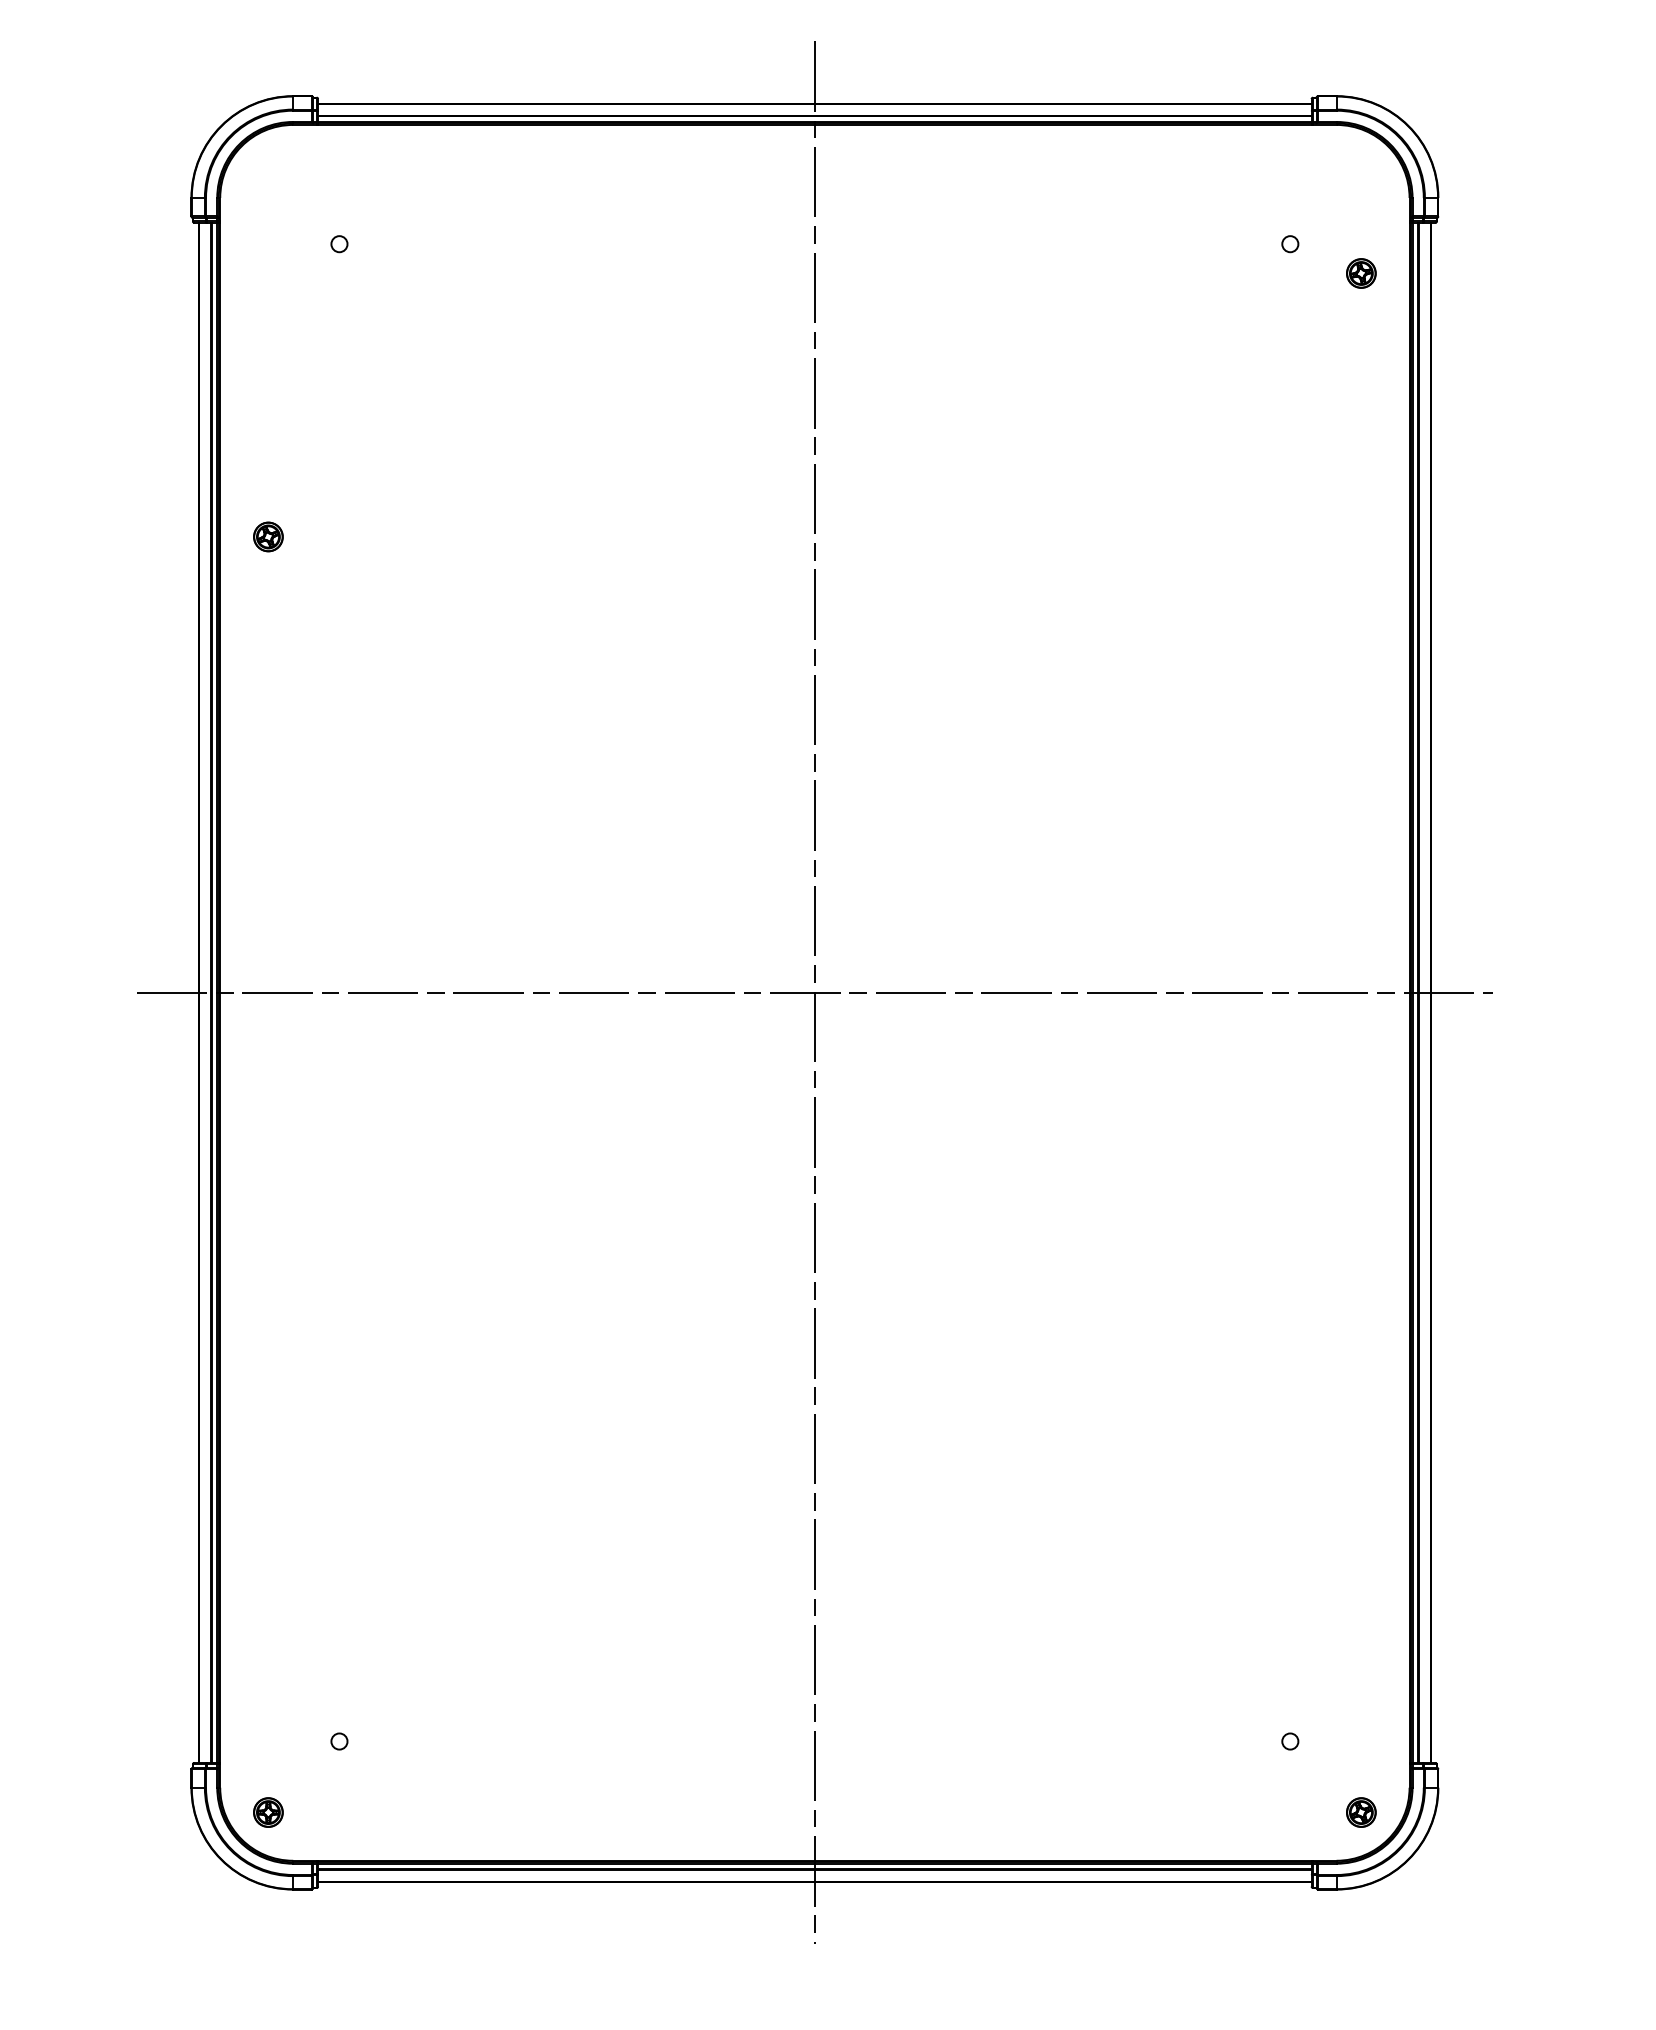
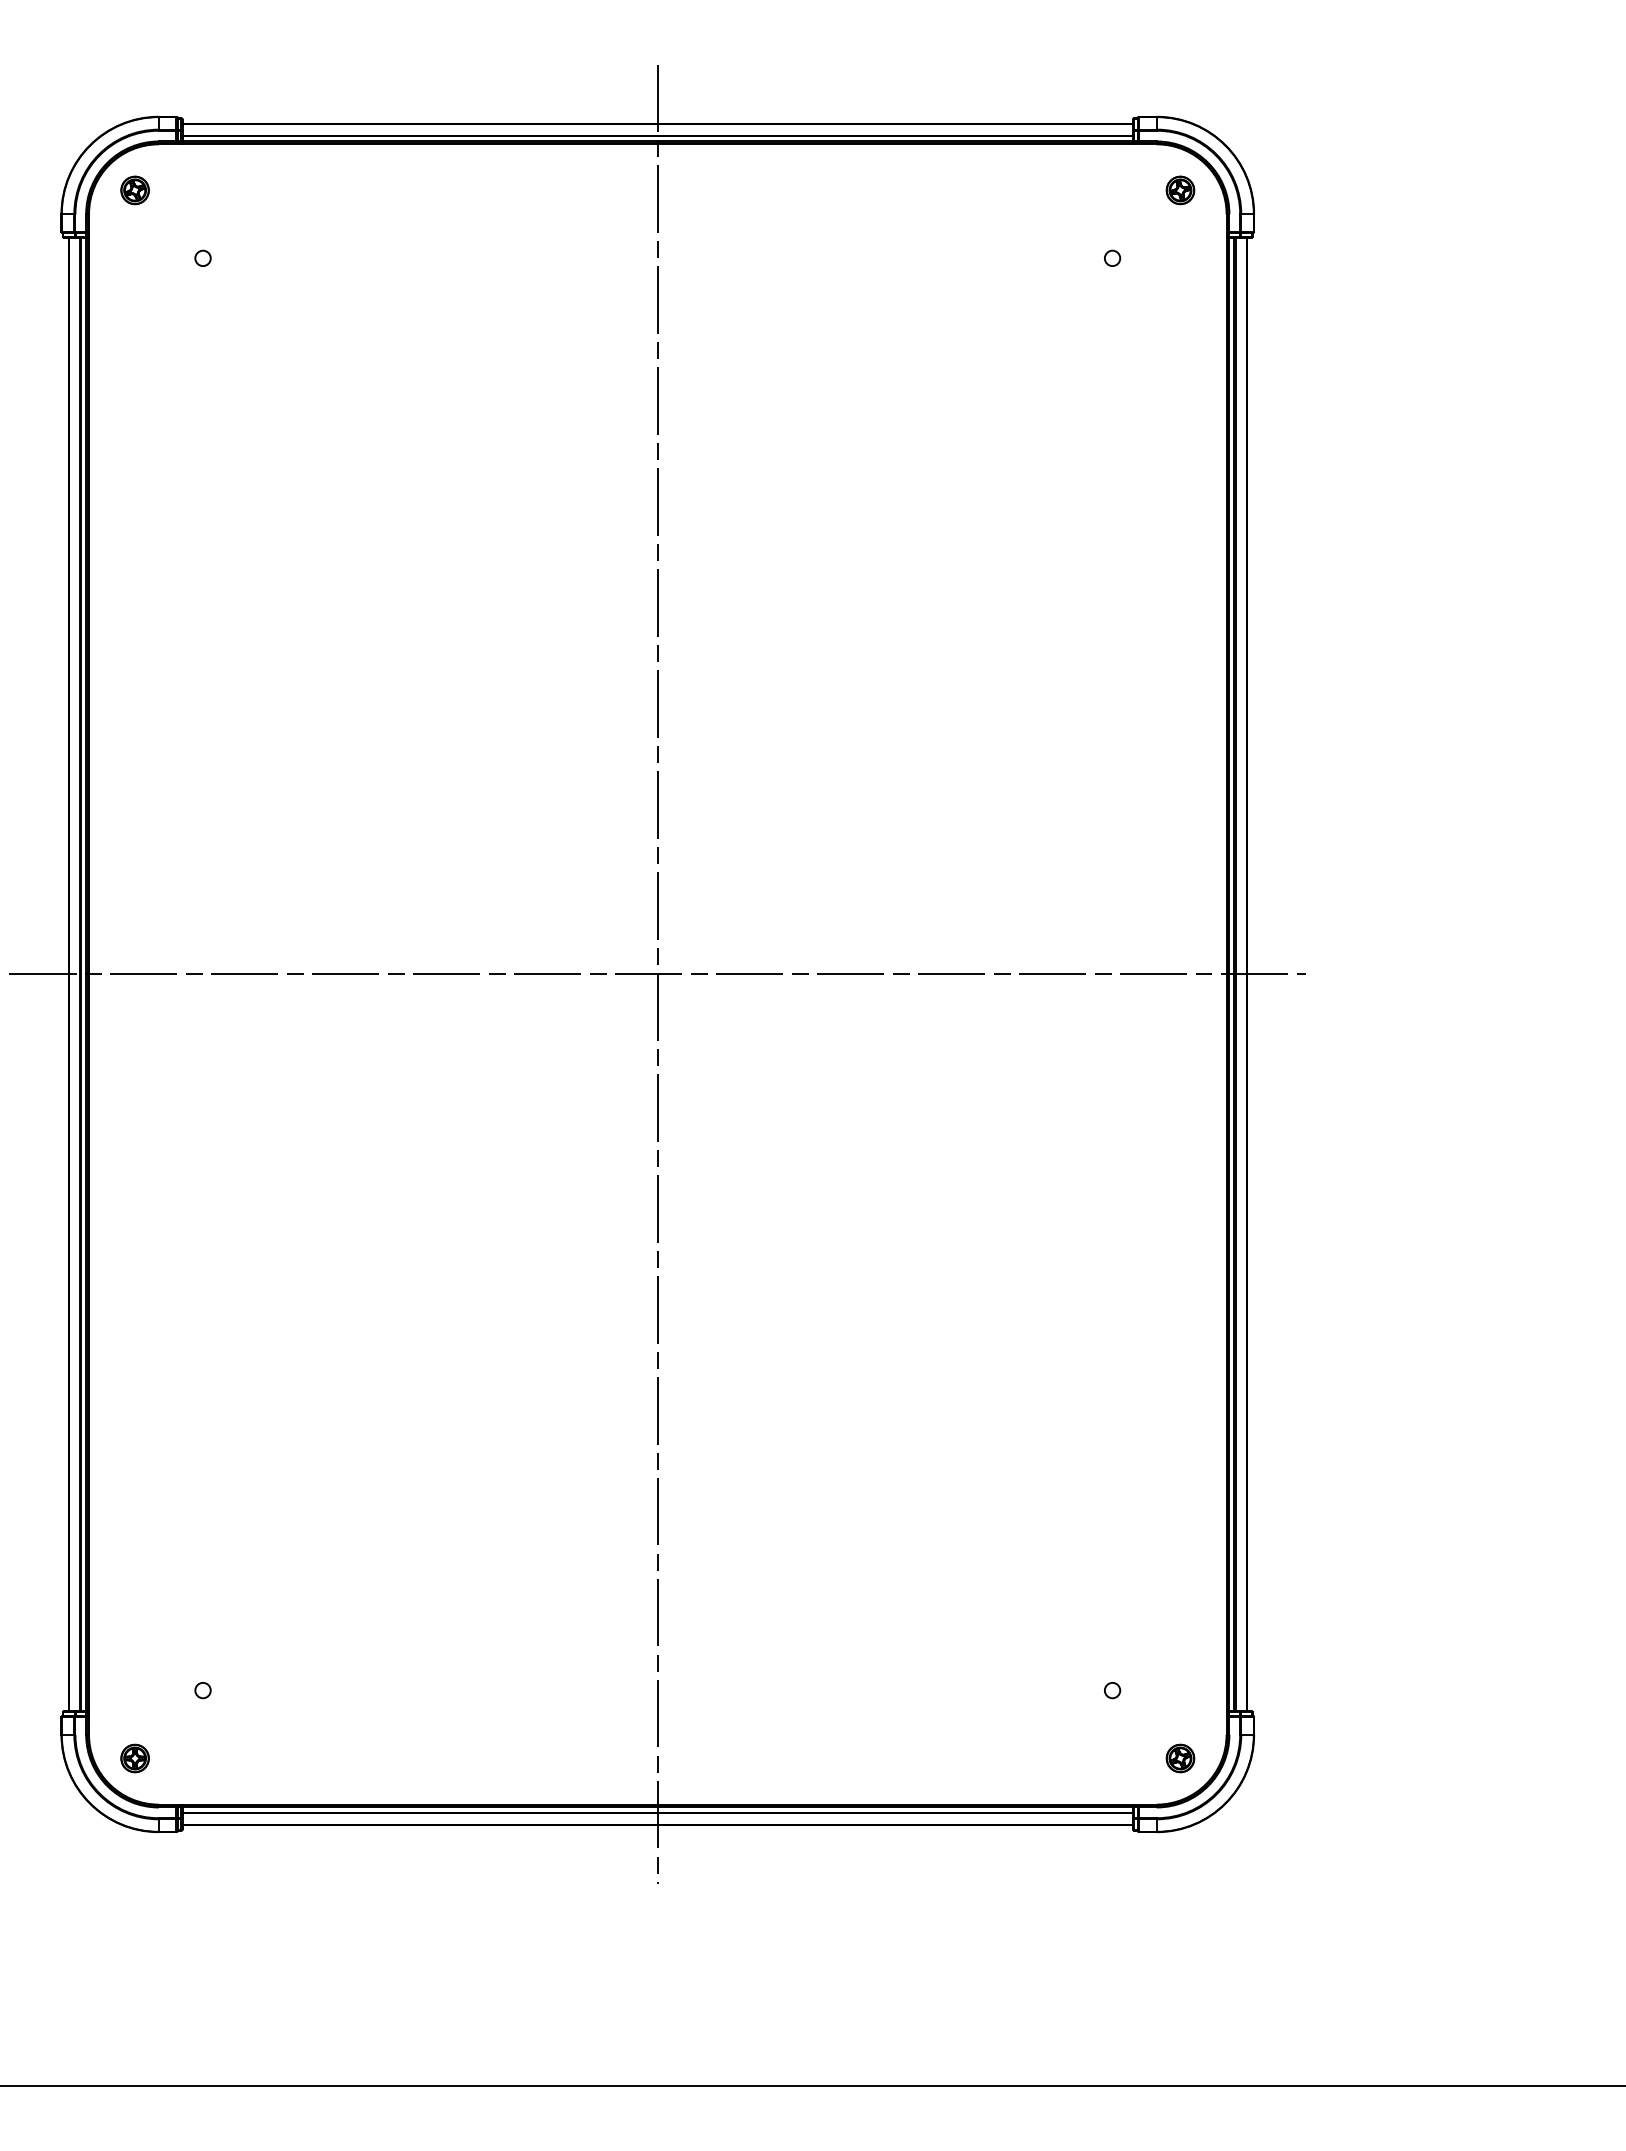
part: (1361, 273) -> (1180, 190), moved
part: (267, 537) -> (134, 190), moved

